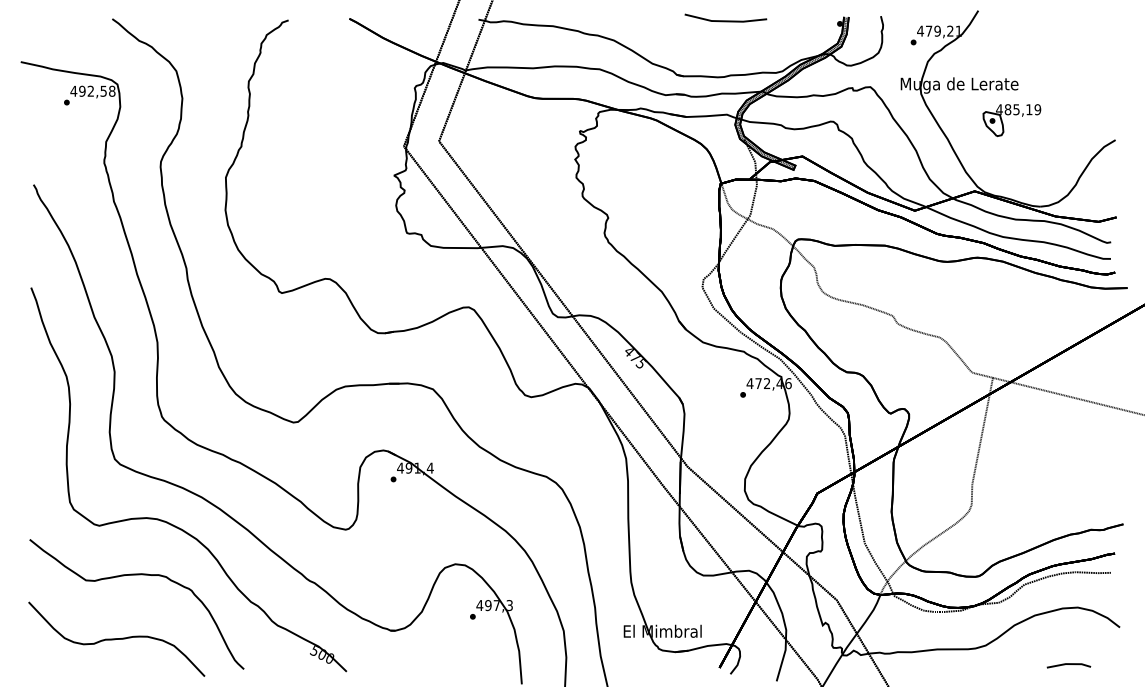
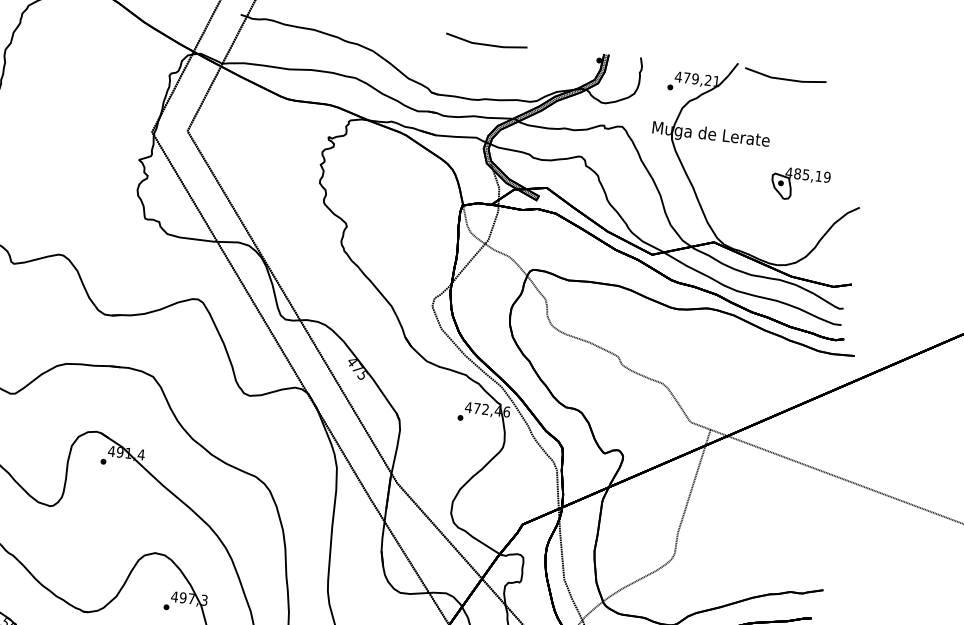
part: (1026, 17) -> (785, 75), added
part: (1011, 120) -> (799, 185), moved

